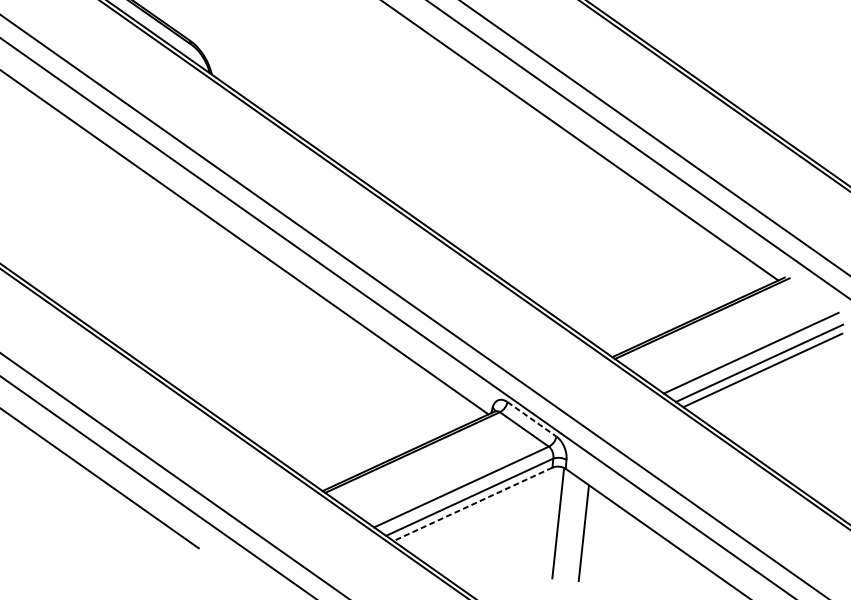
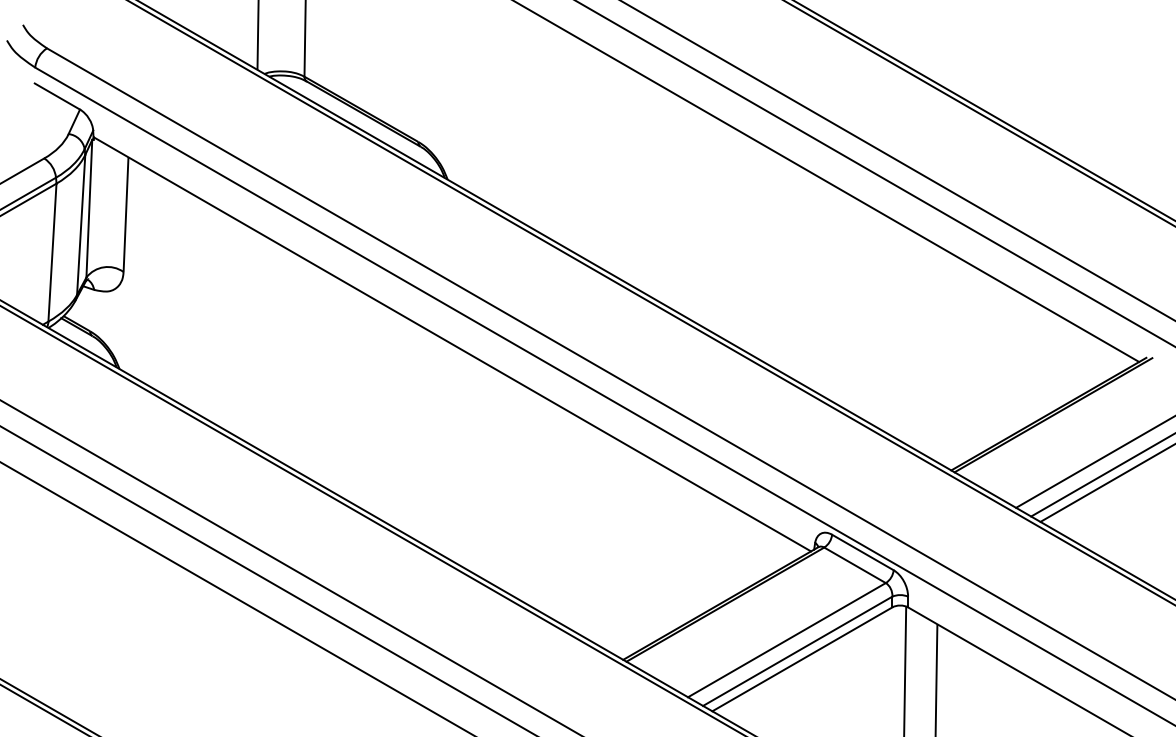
line: (531, 419) -> (862, 552), dashed -> solid
line: (473, 504) -> (802, 659), dashed -> solid

